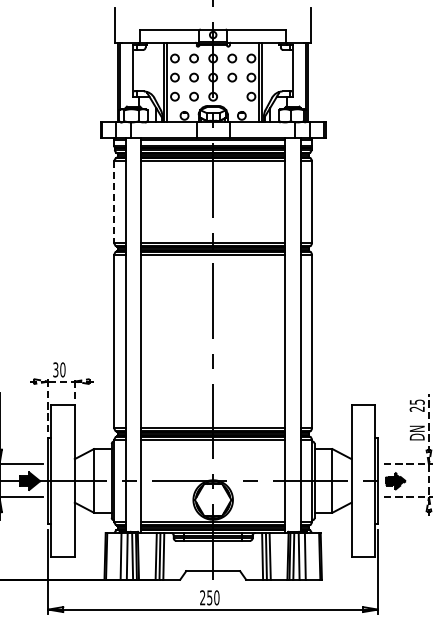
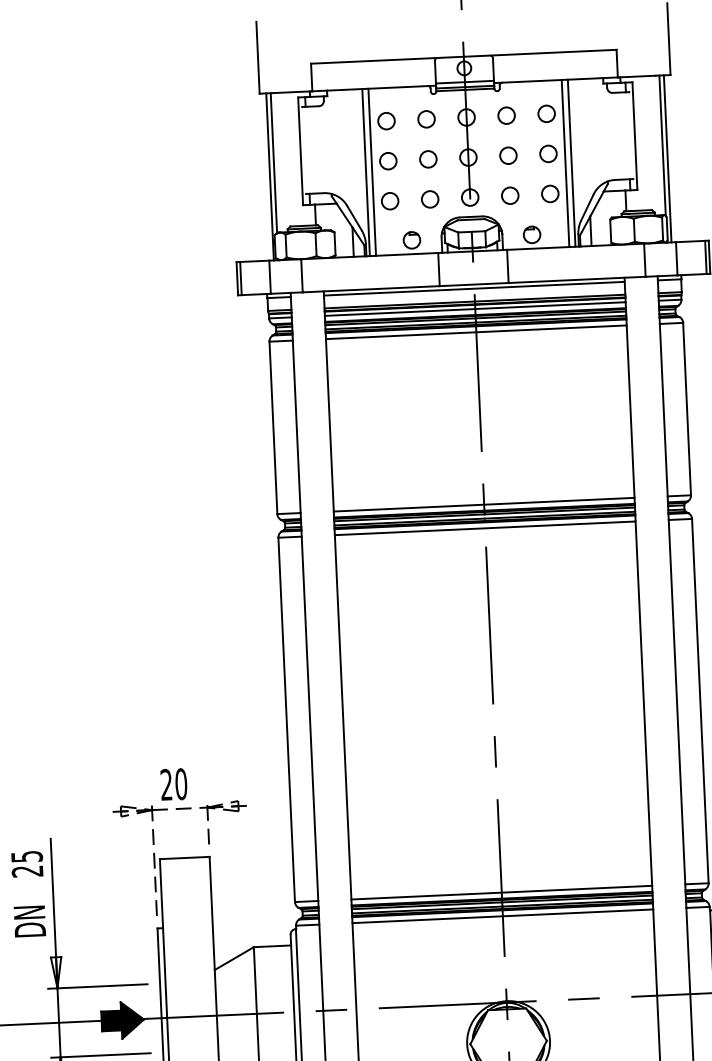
circle: (232, 96) -> (510, 195), added
line: (114, 202) -> (273, 428), dashed -> solid
text: (55, 370) -> (165, 786), 30 -> 20

